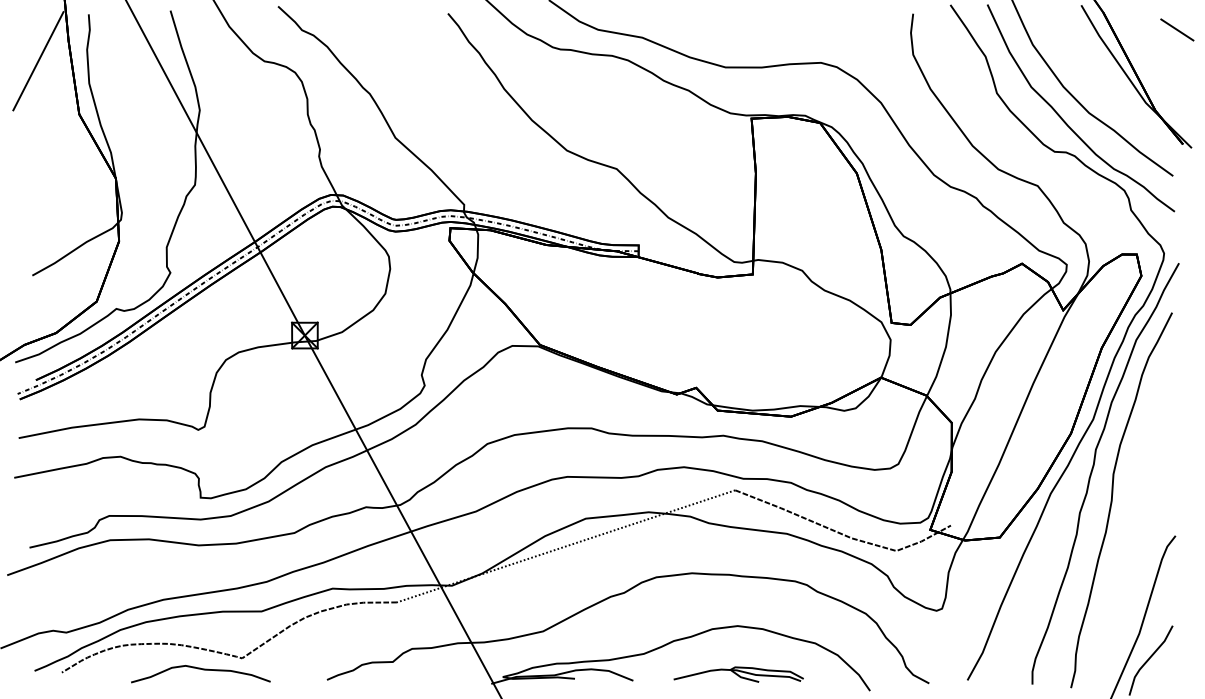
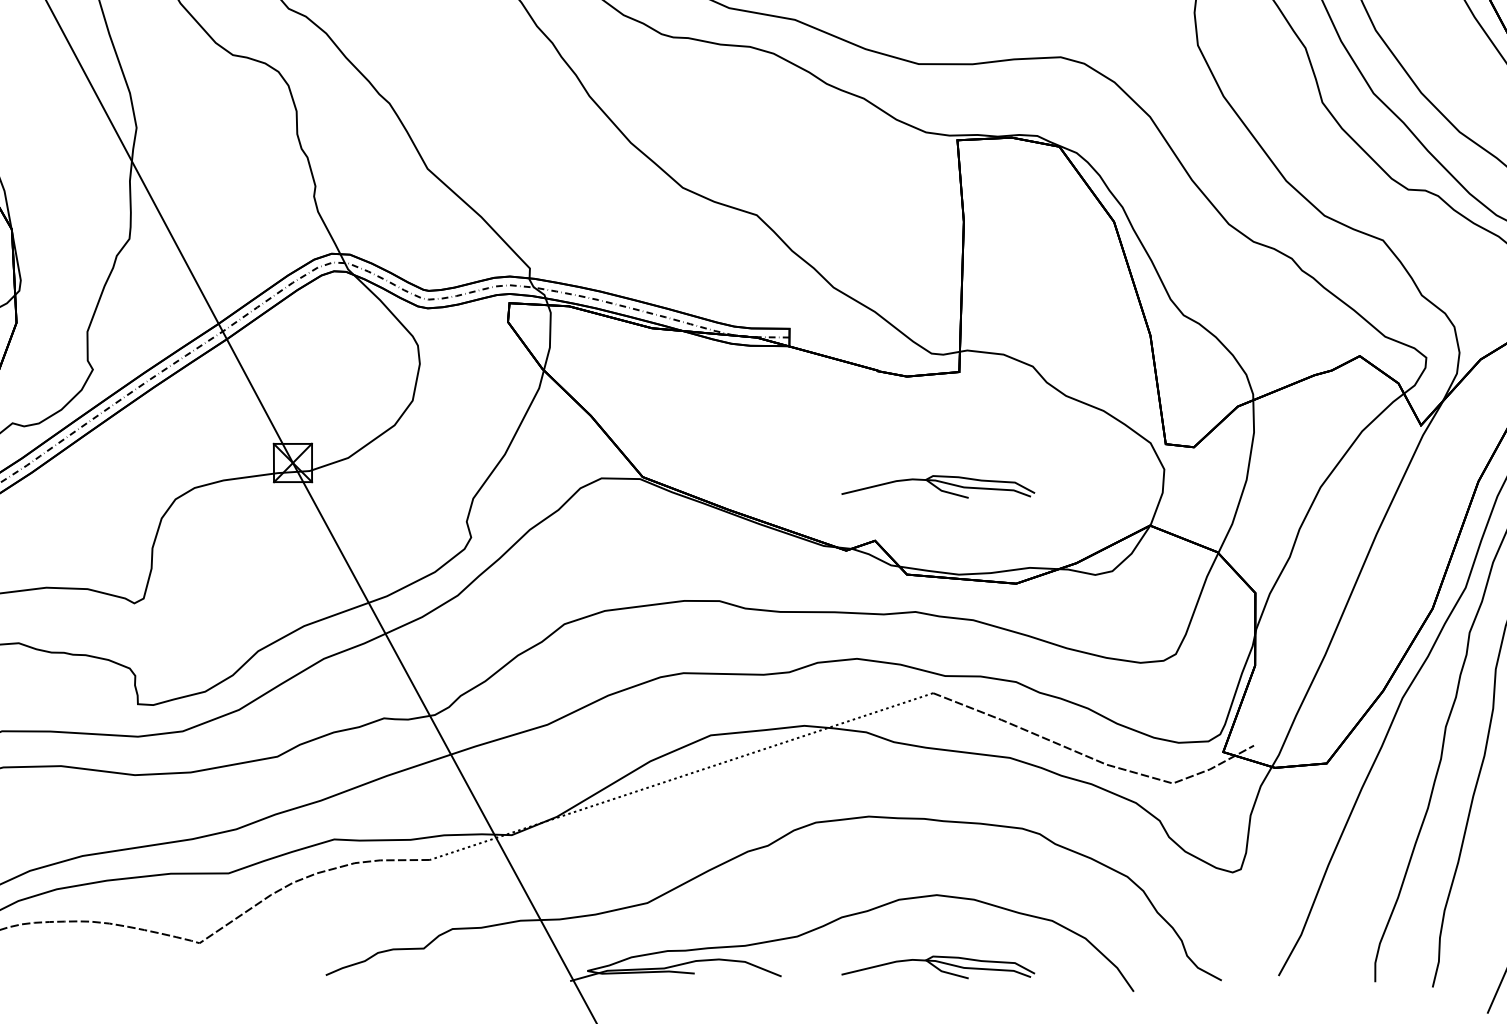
part: (738, 351) -> (937, 486), added
curve: (202, 670) -> (140, 961), removed

